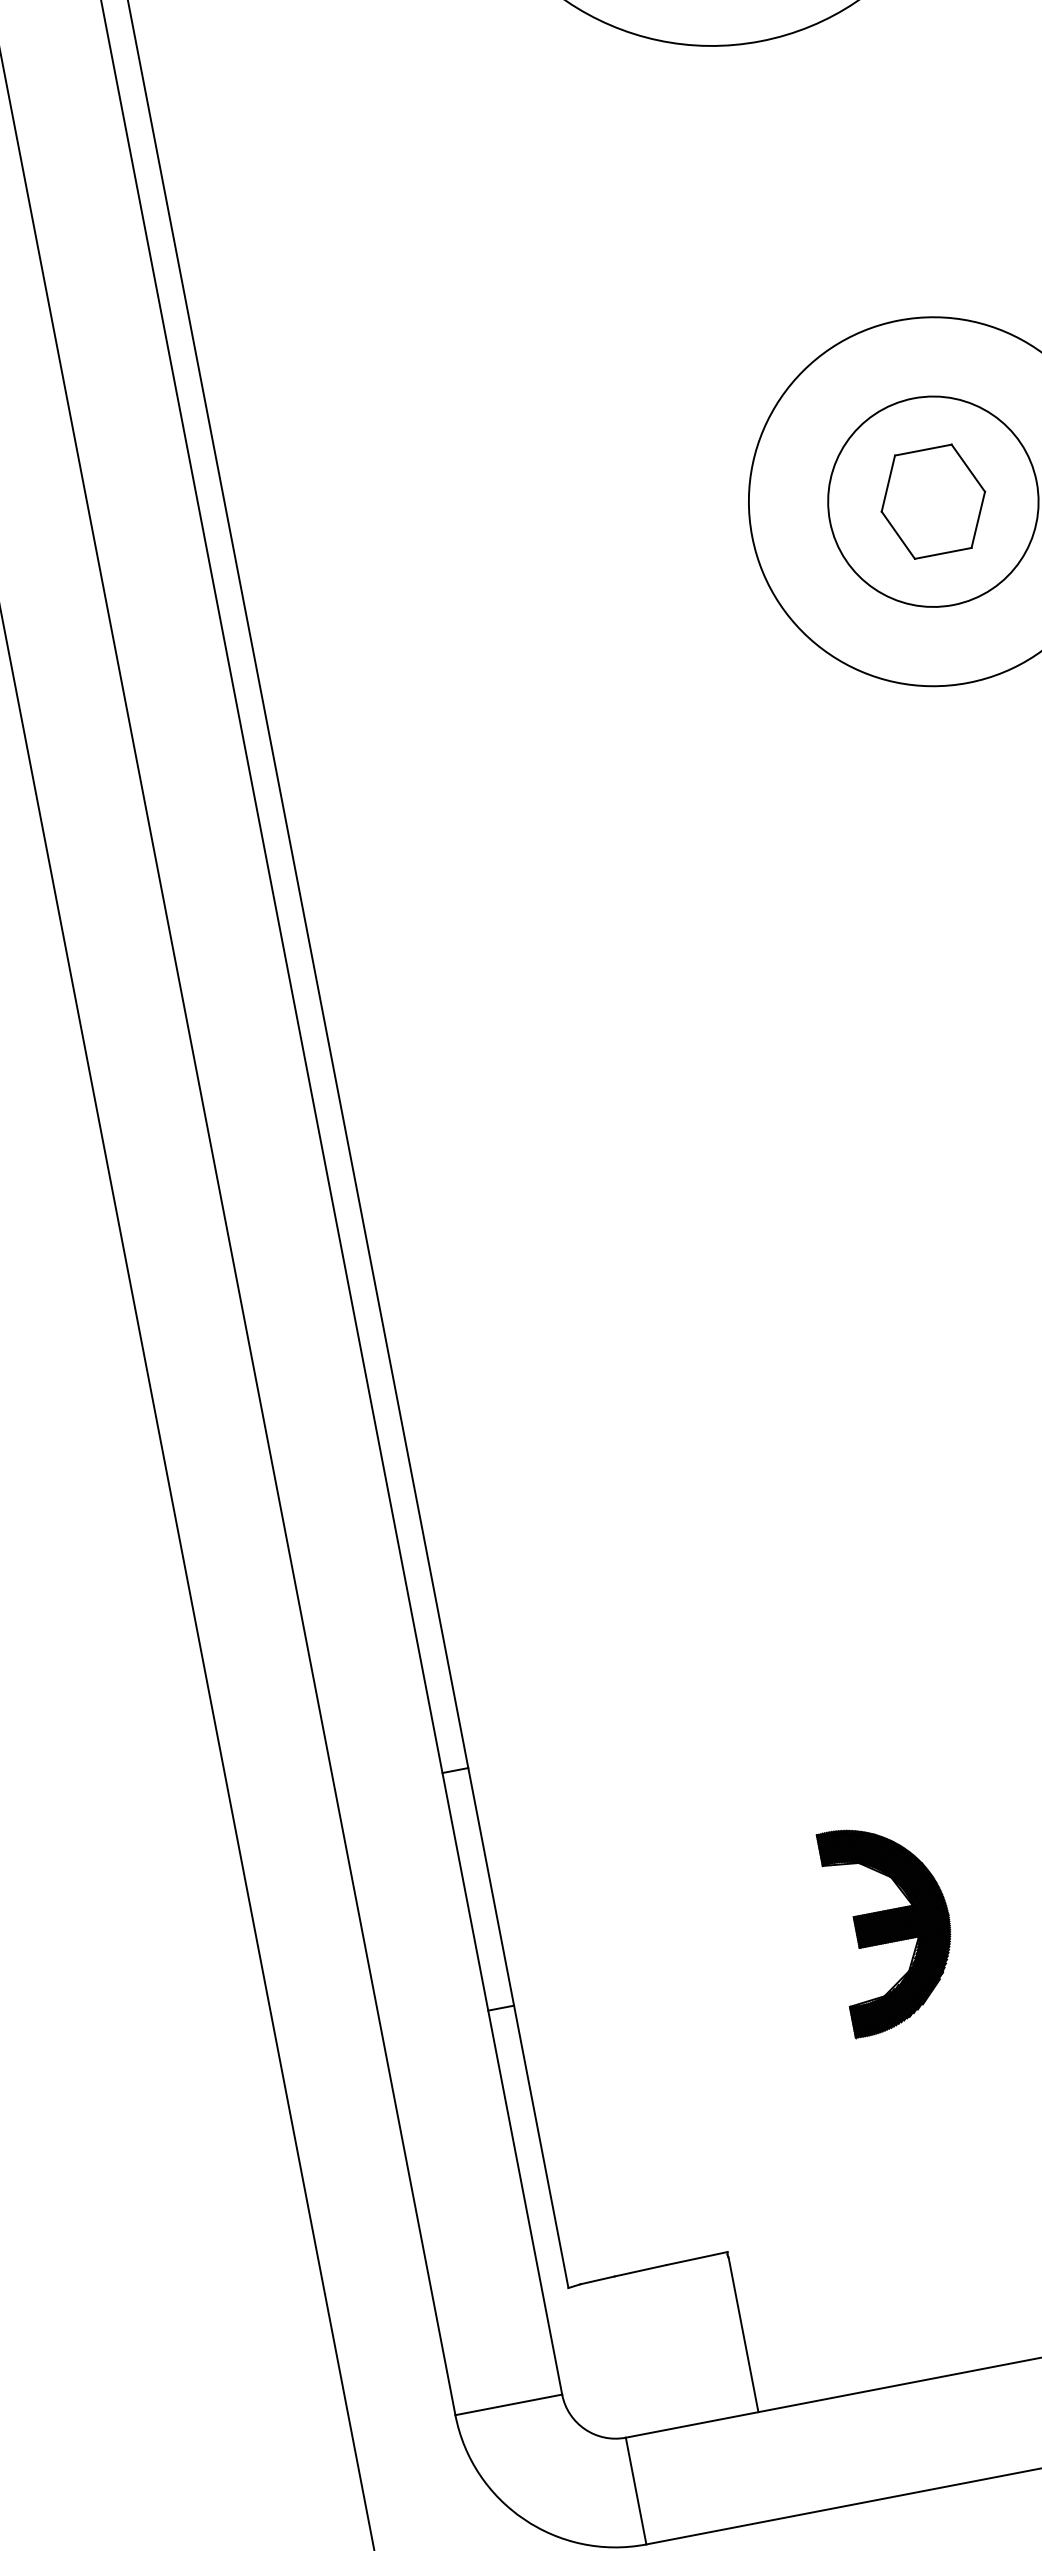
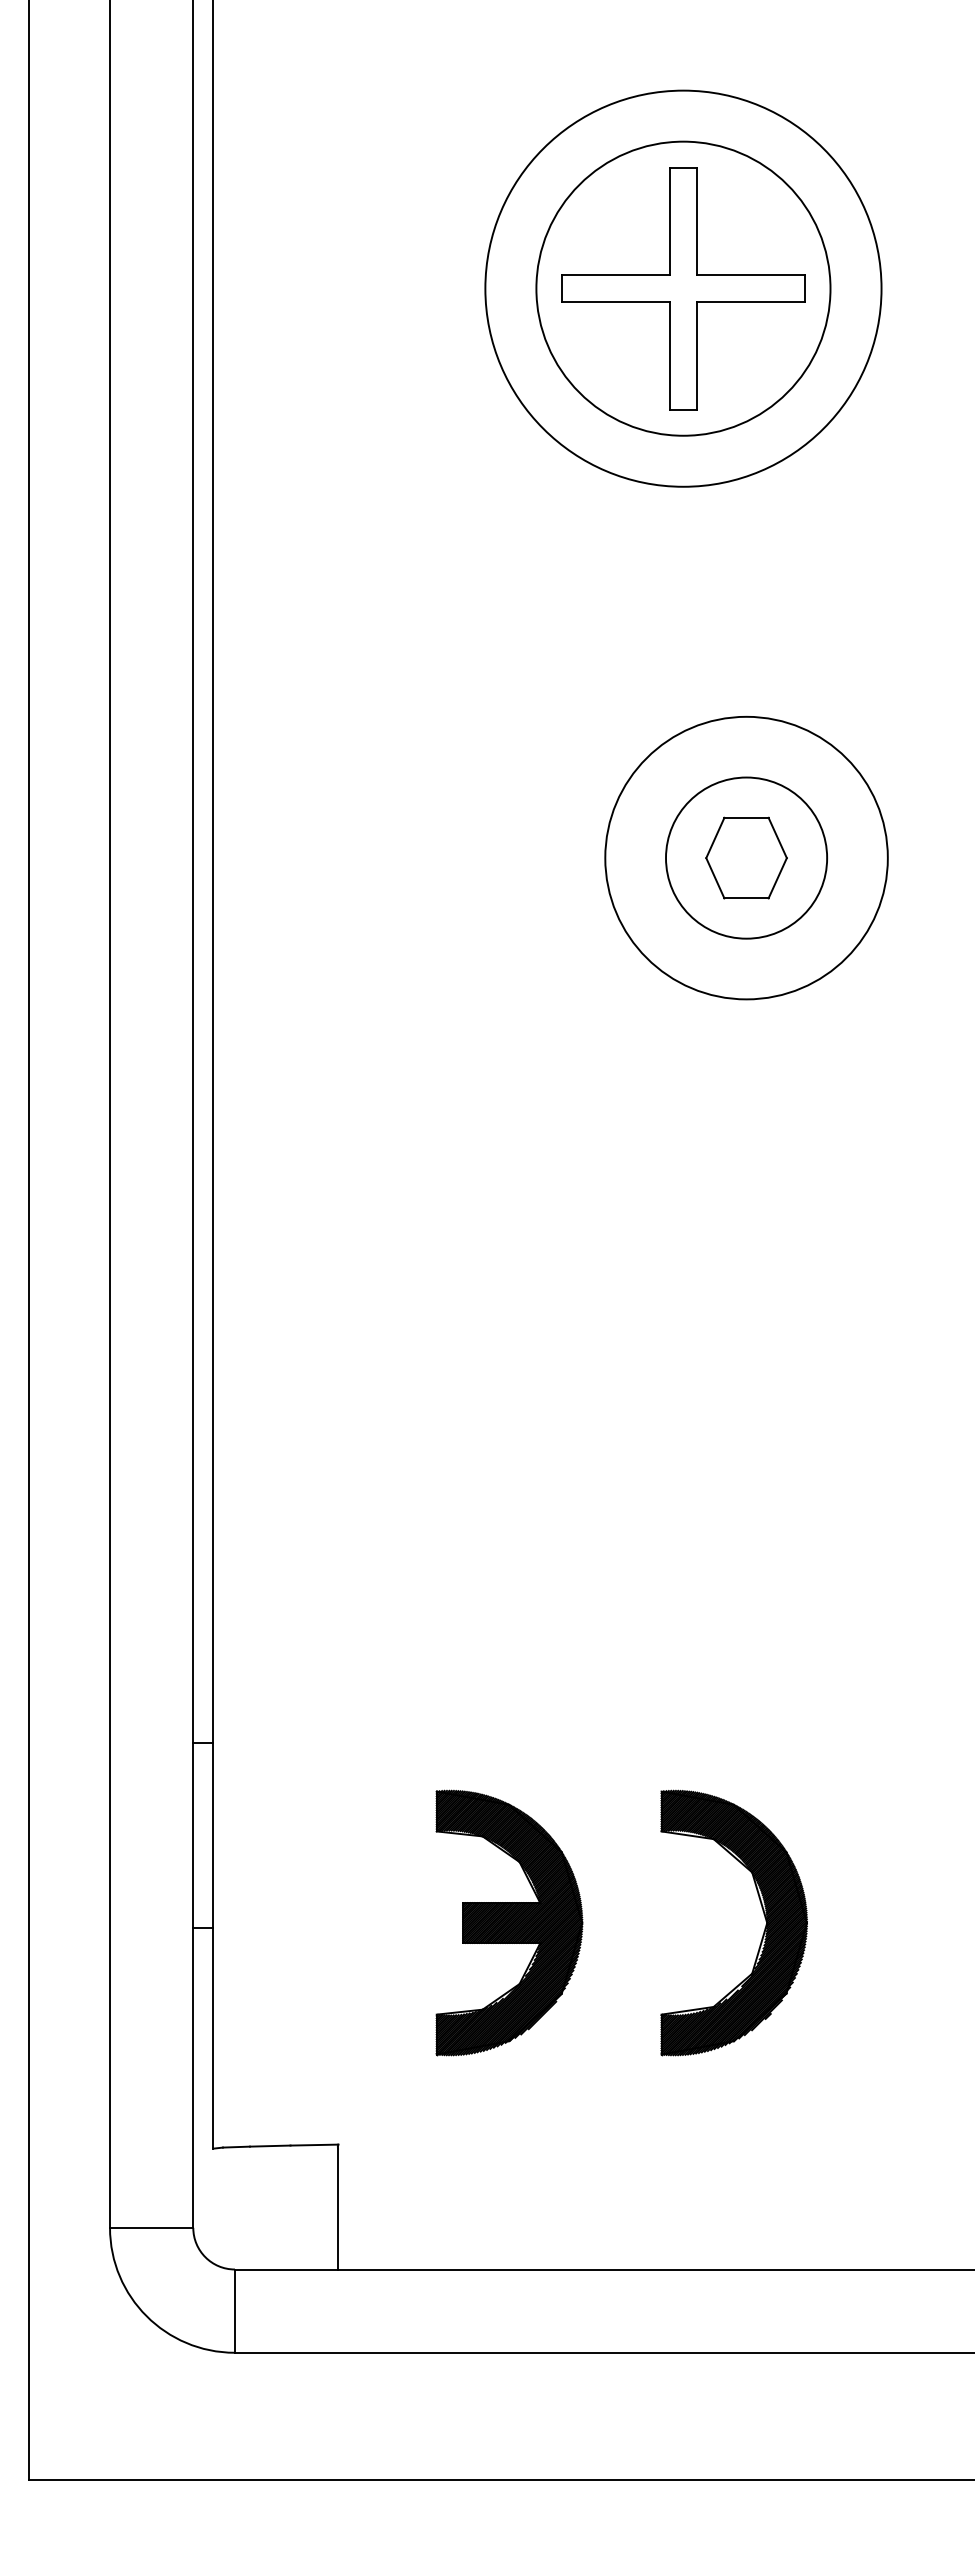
part: (892, 1924) -> (509, 1922), size x1.67

